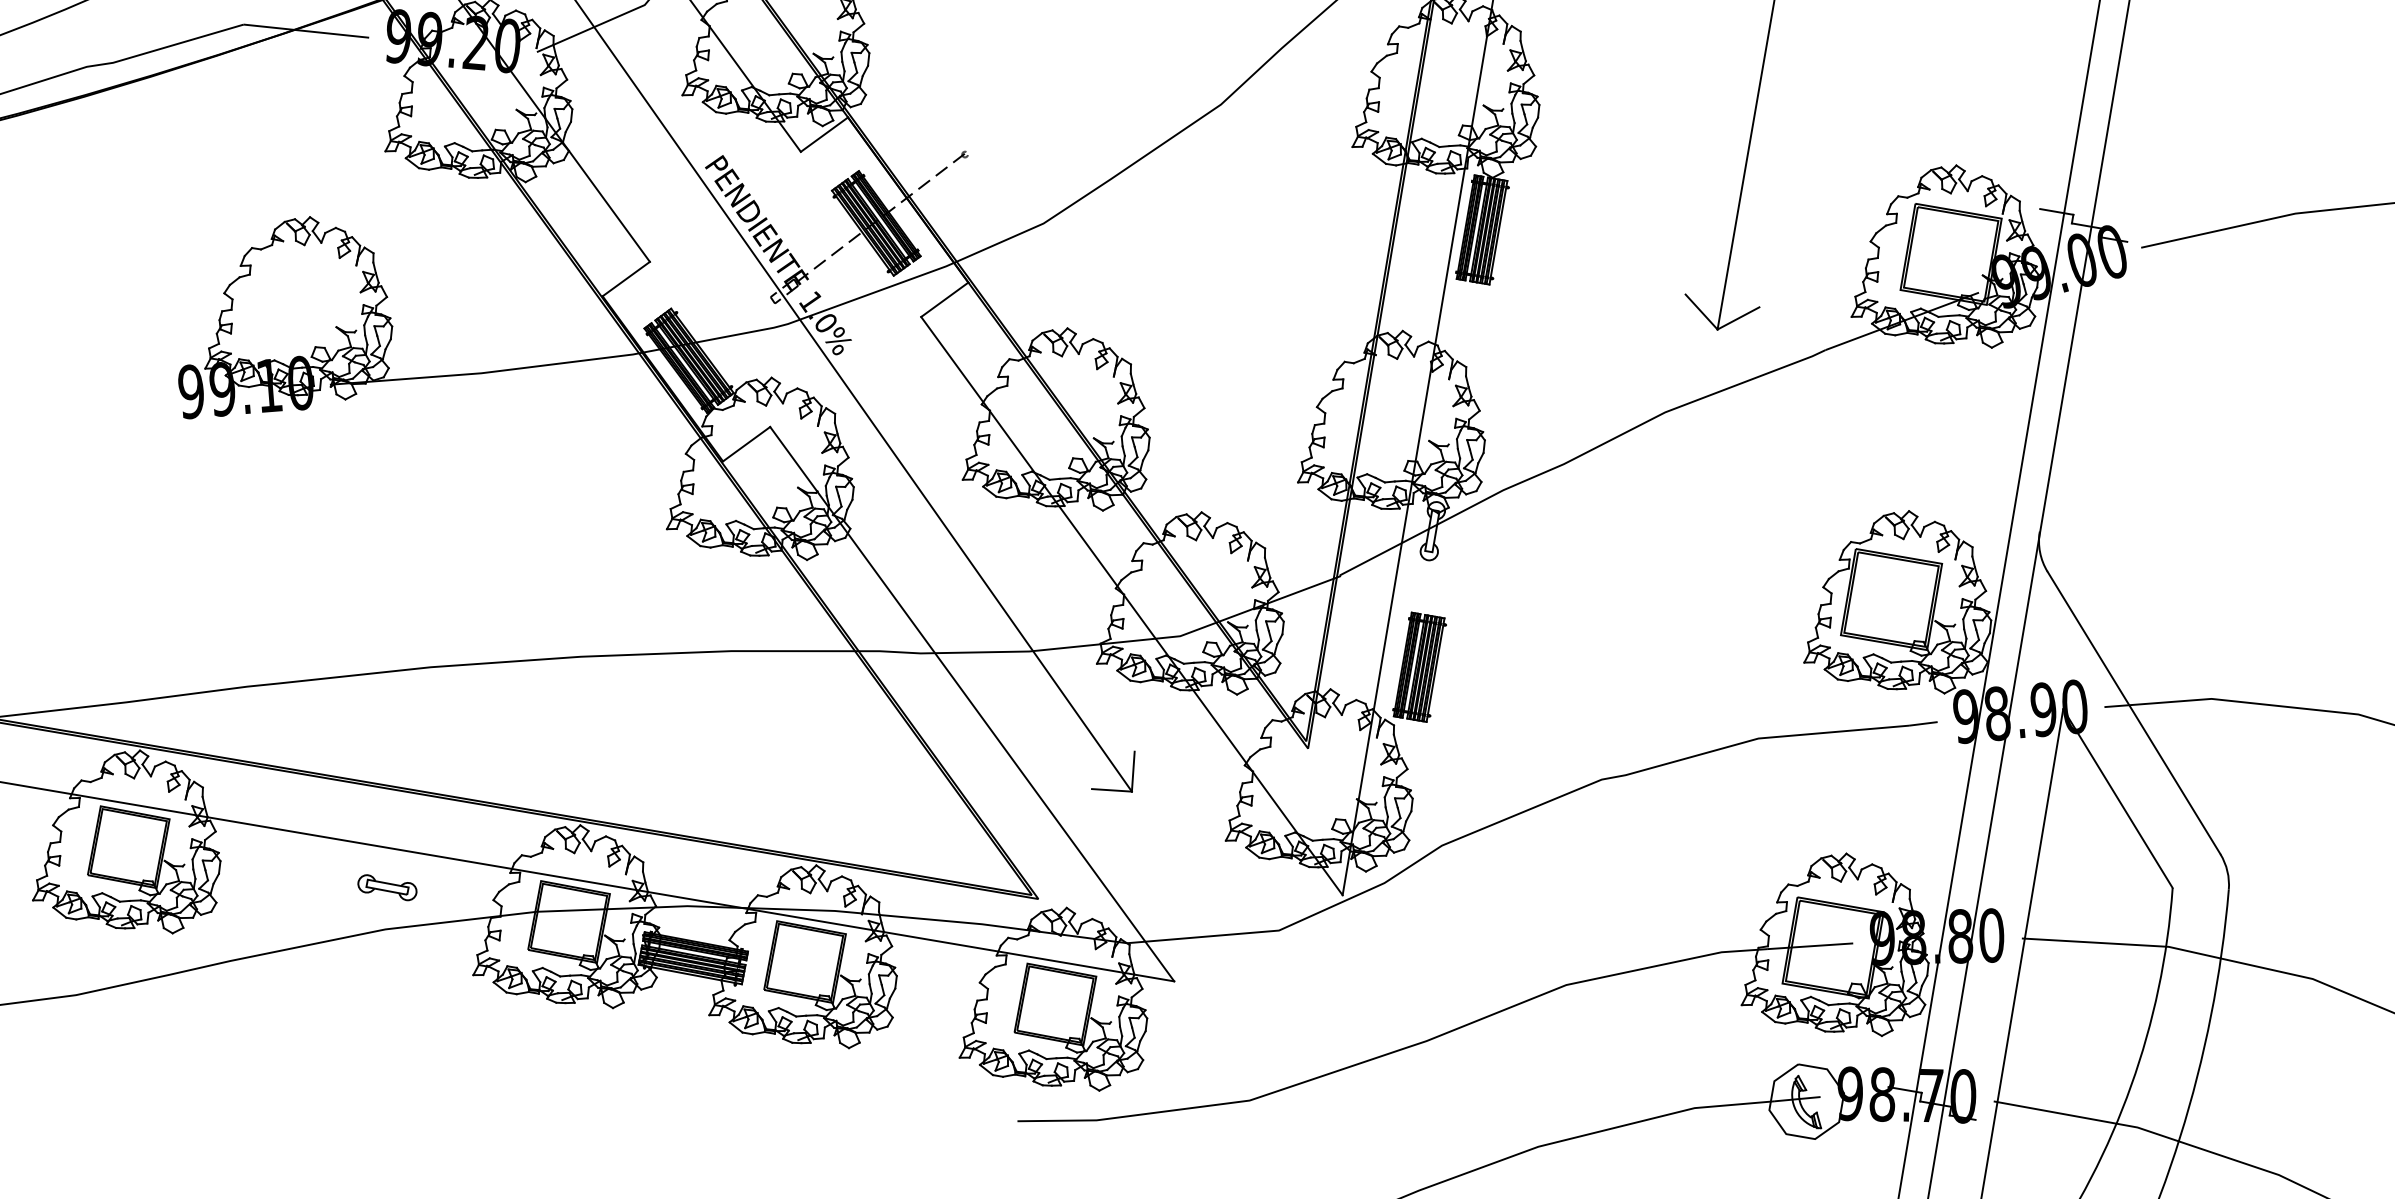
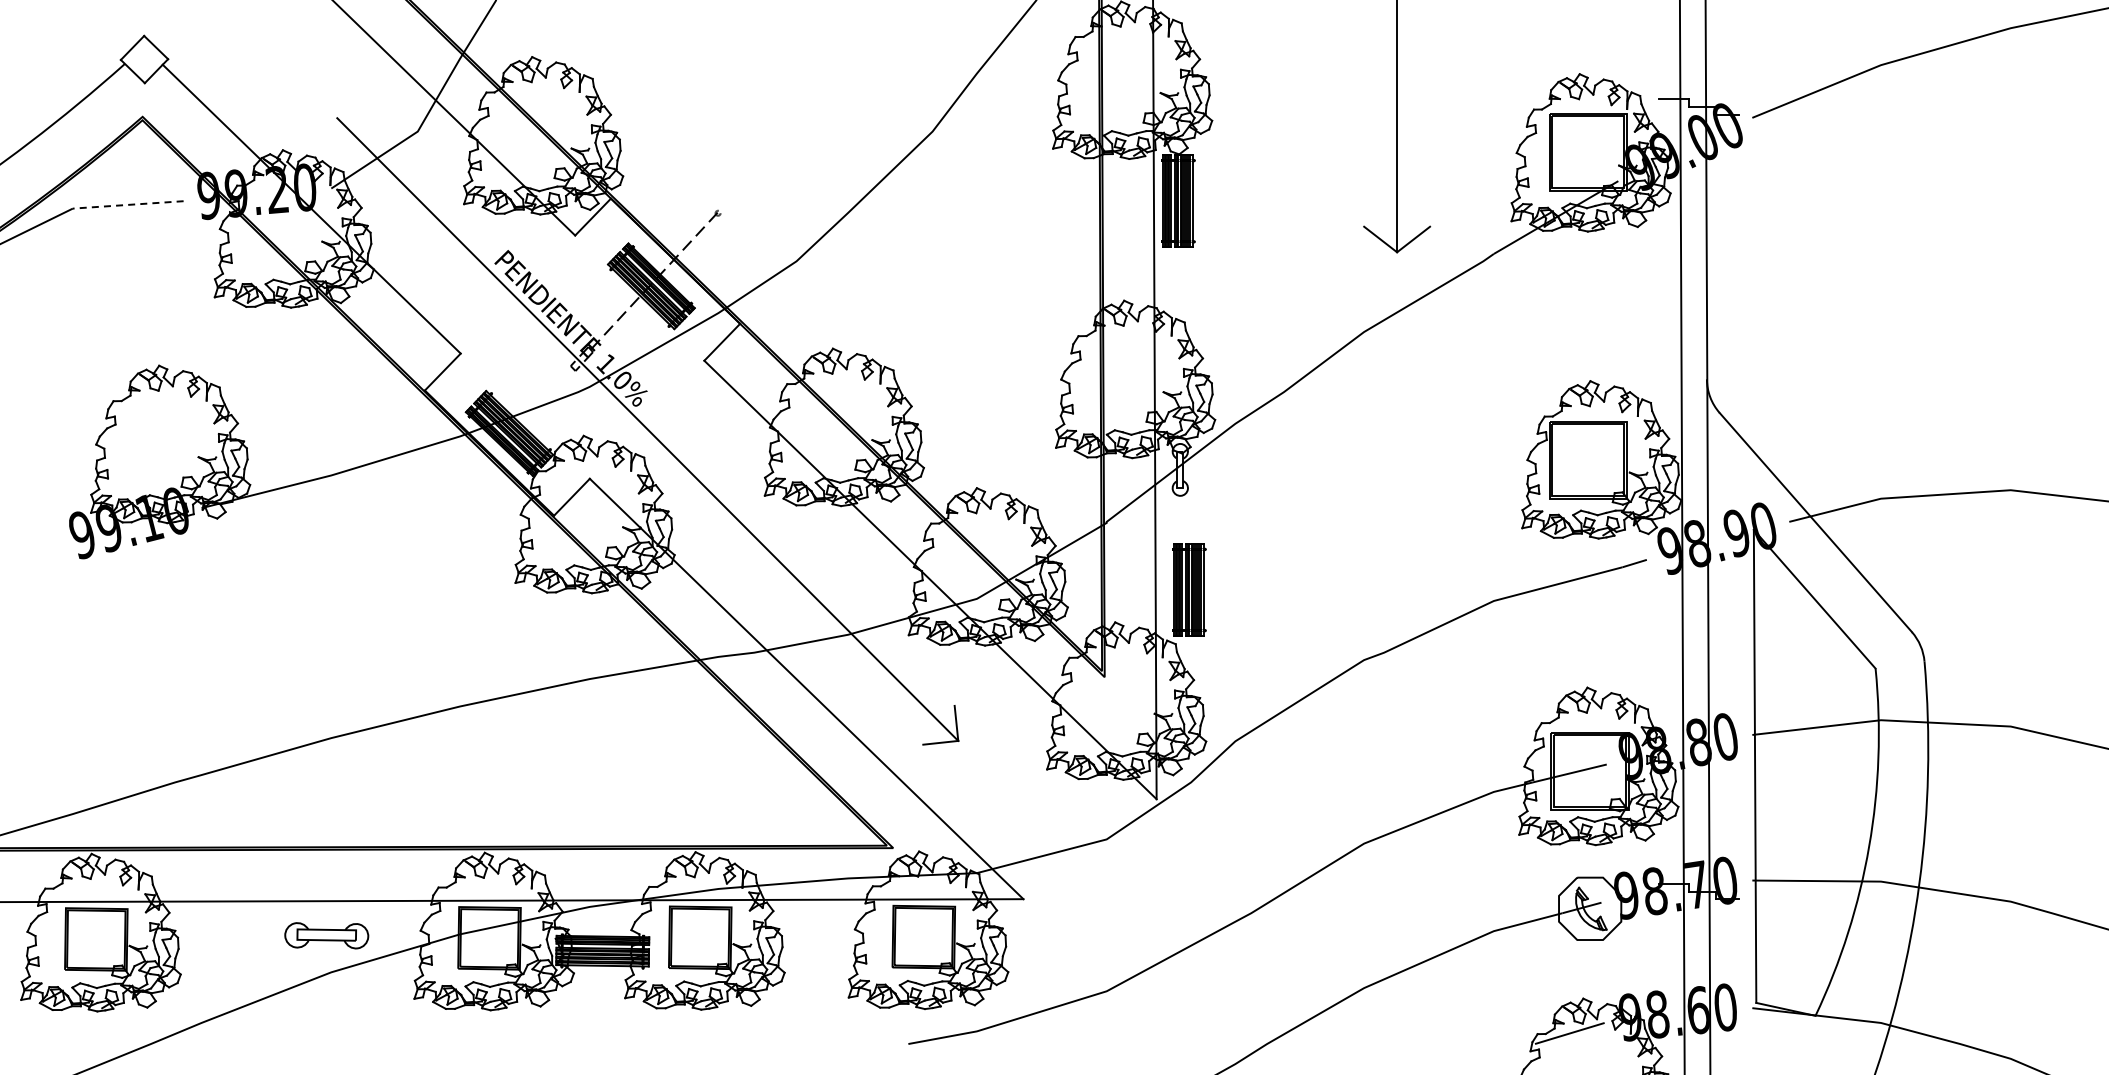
line: (306, 30) -> (128, 204), solid -> dashed
part: (387, 887) -> (326, 935), size x1.6

